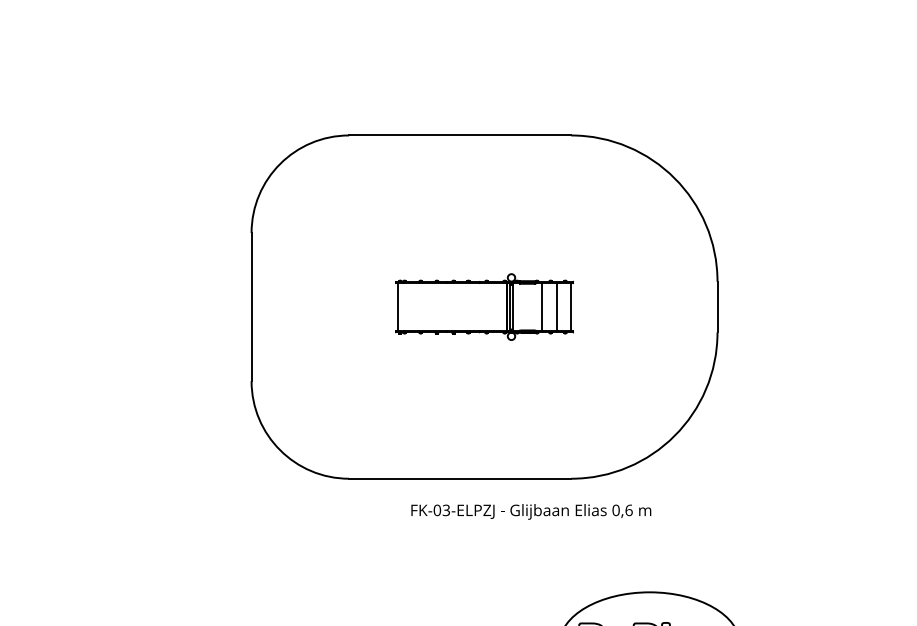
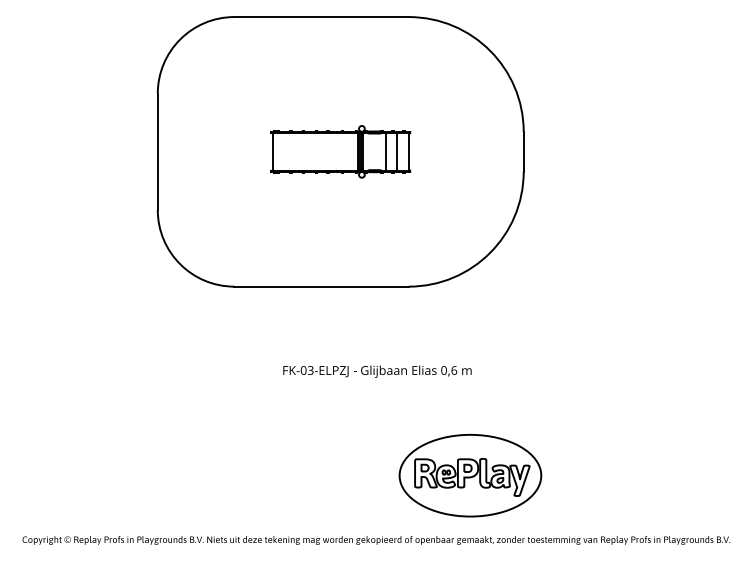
part: (484, 306) -> (340, 151), moved

